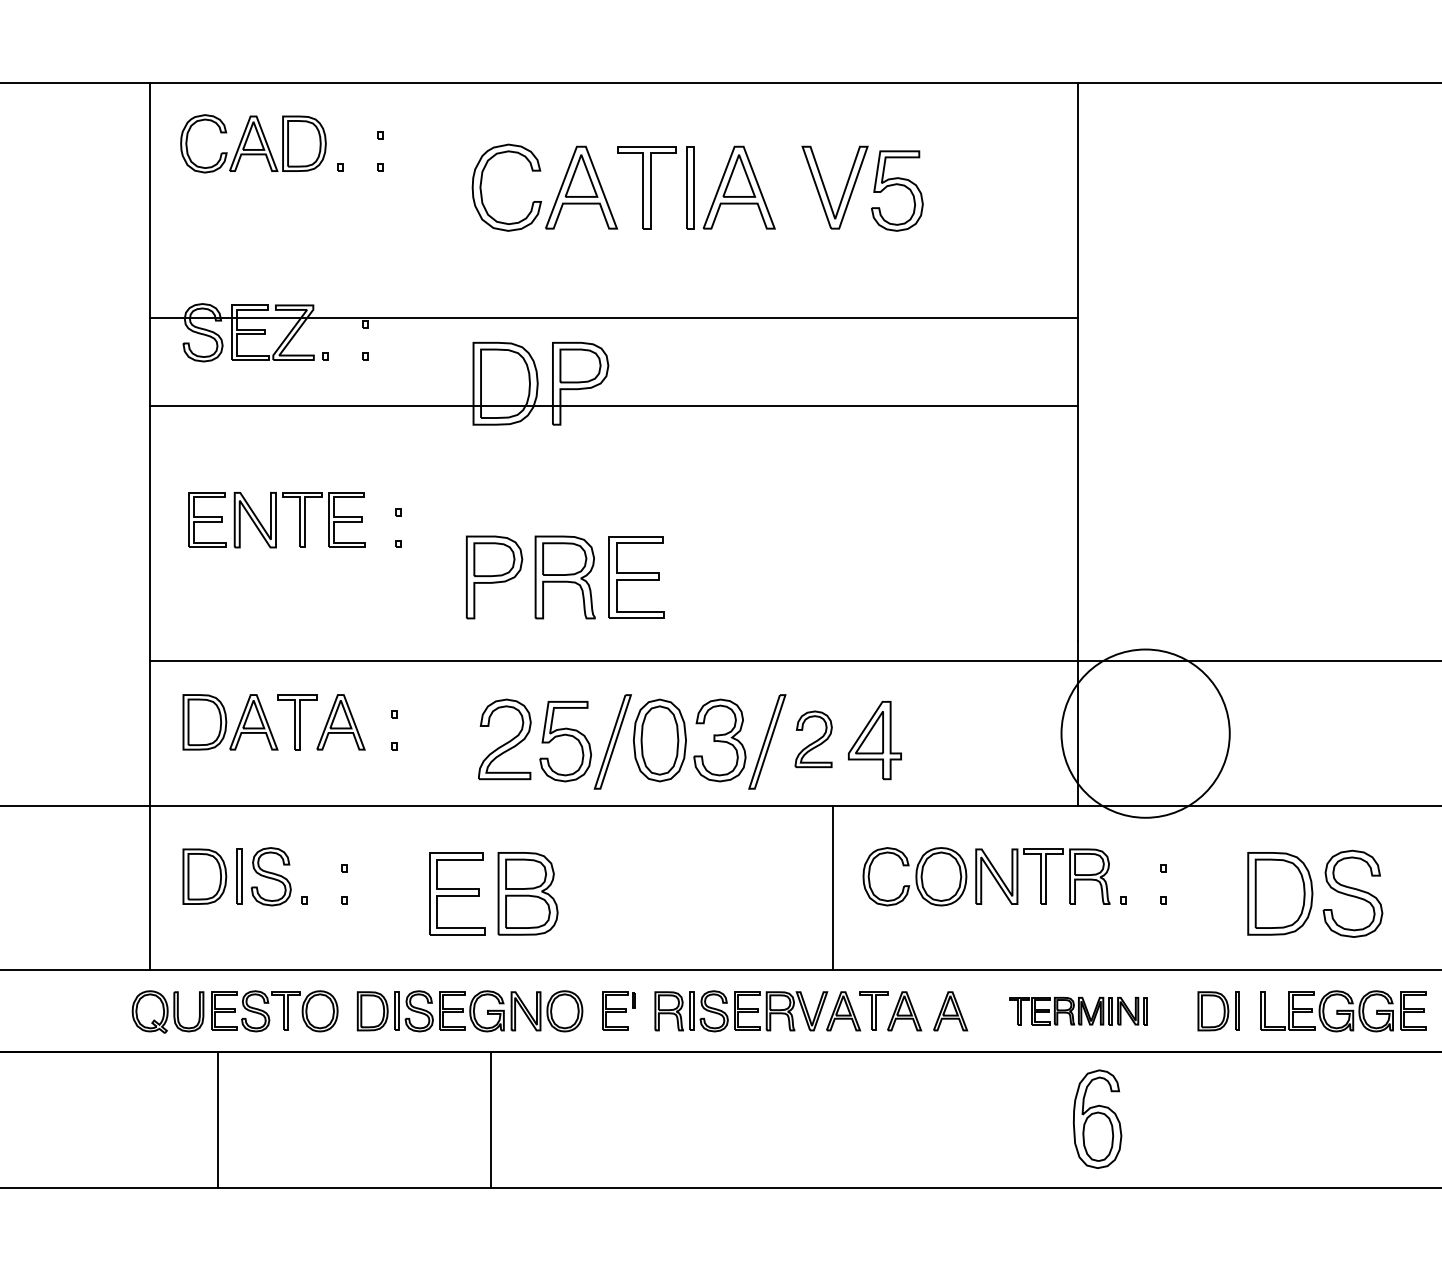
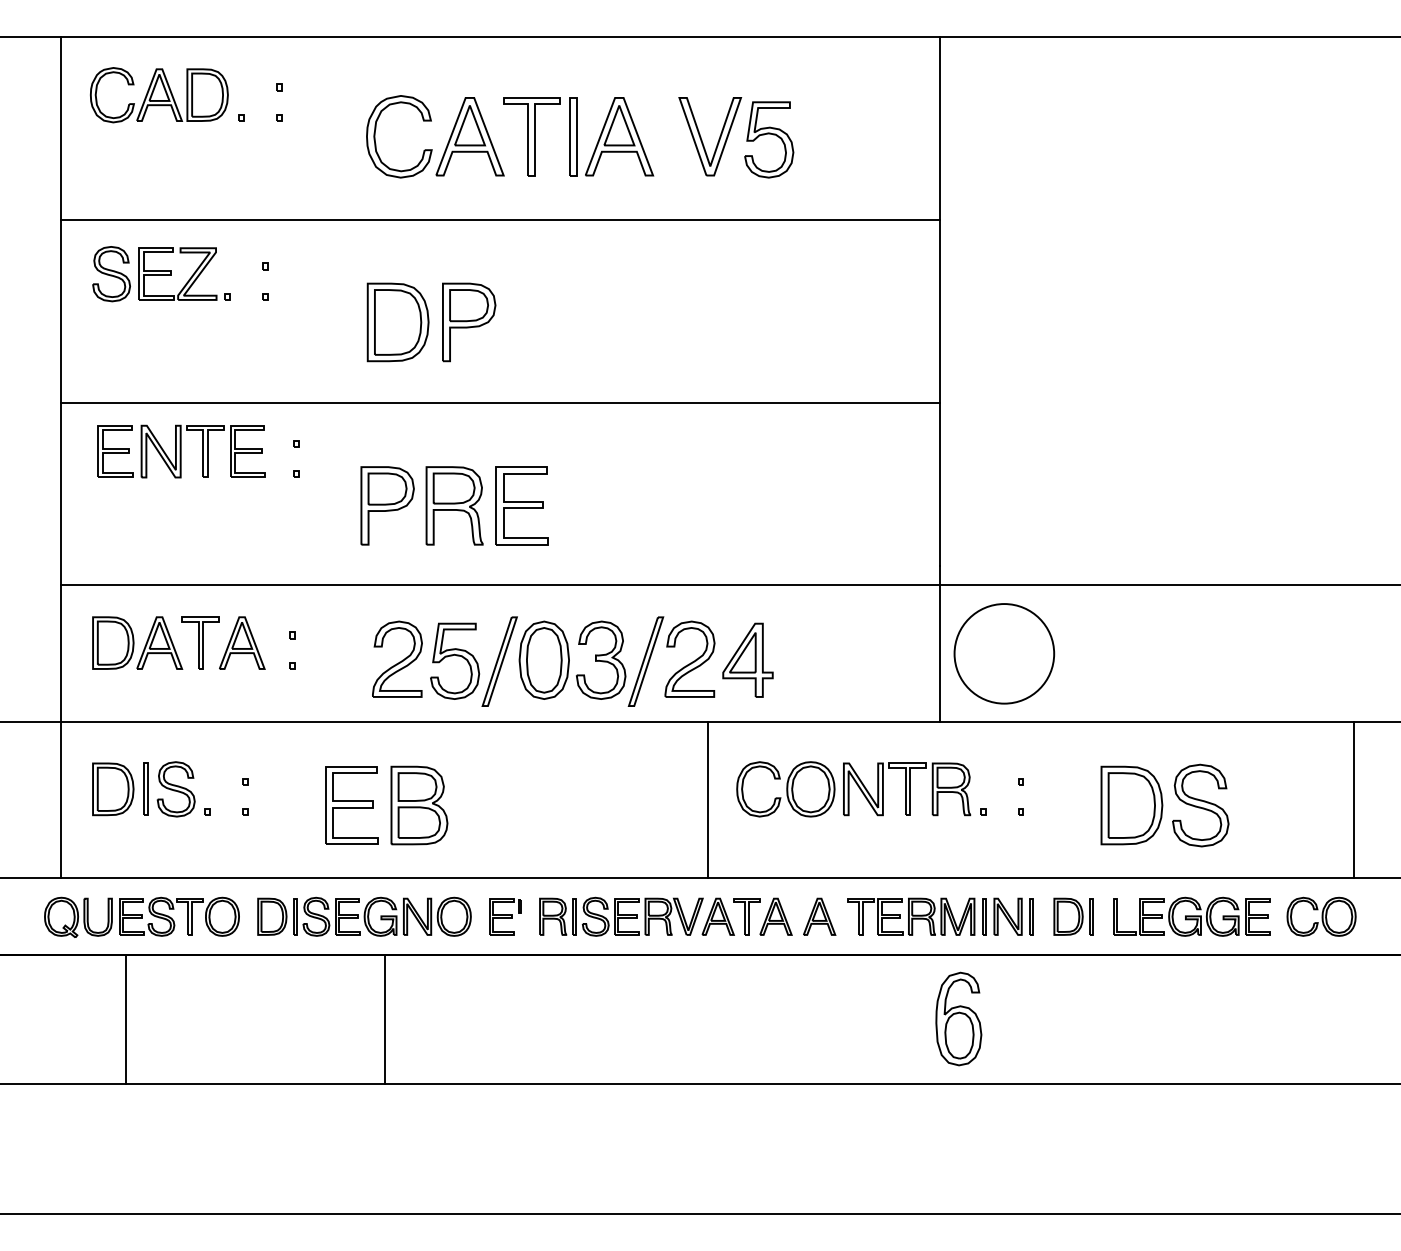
line: (613, 318) -> (500, 220), moved
line: (613, 406) -> (500, 402), moved
circle: (1145, 733) -> (1004, 653), size x0.62
part: (813, 738) -> (689, 658), size x1.43
part: (1078, 1010) -> (940, 916), size x1.43

